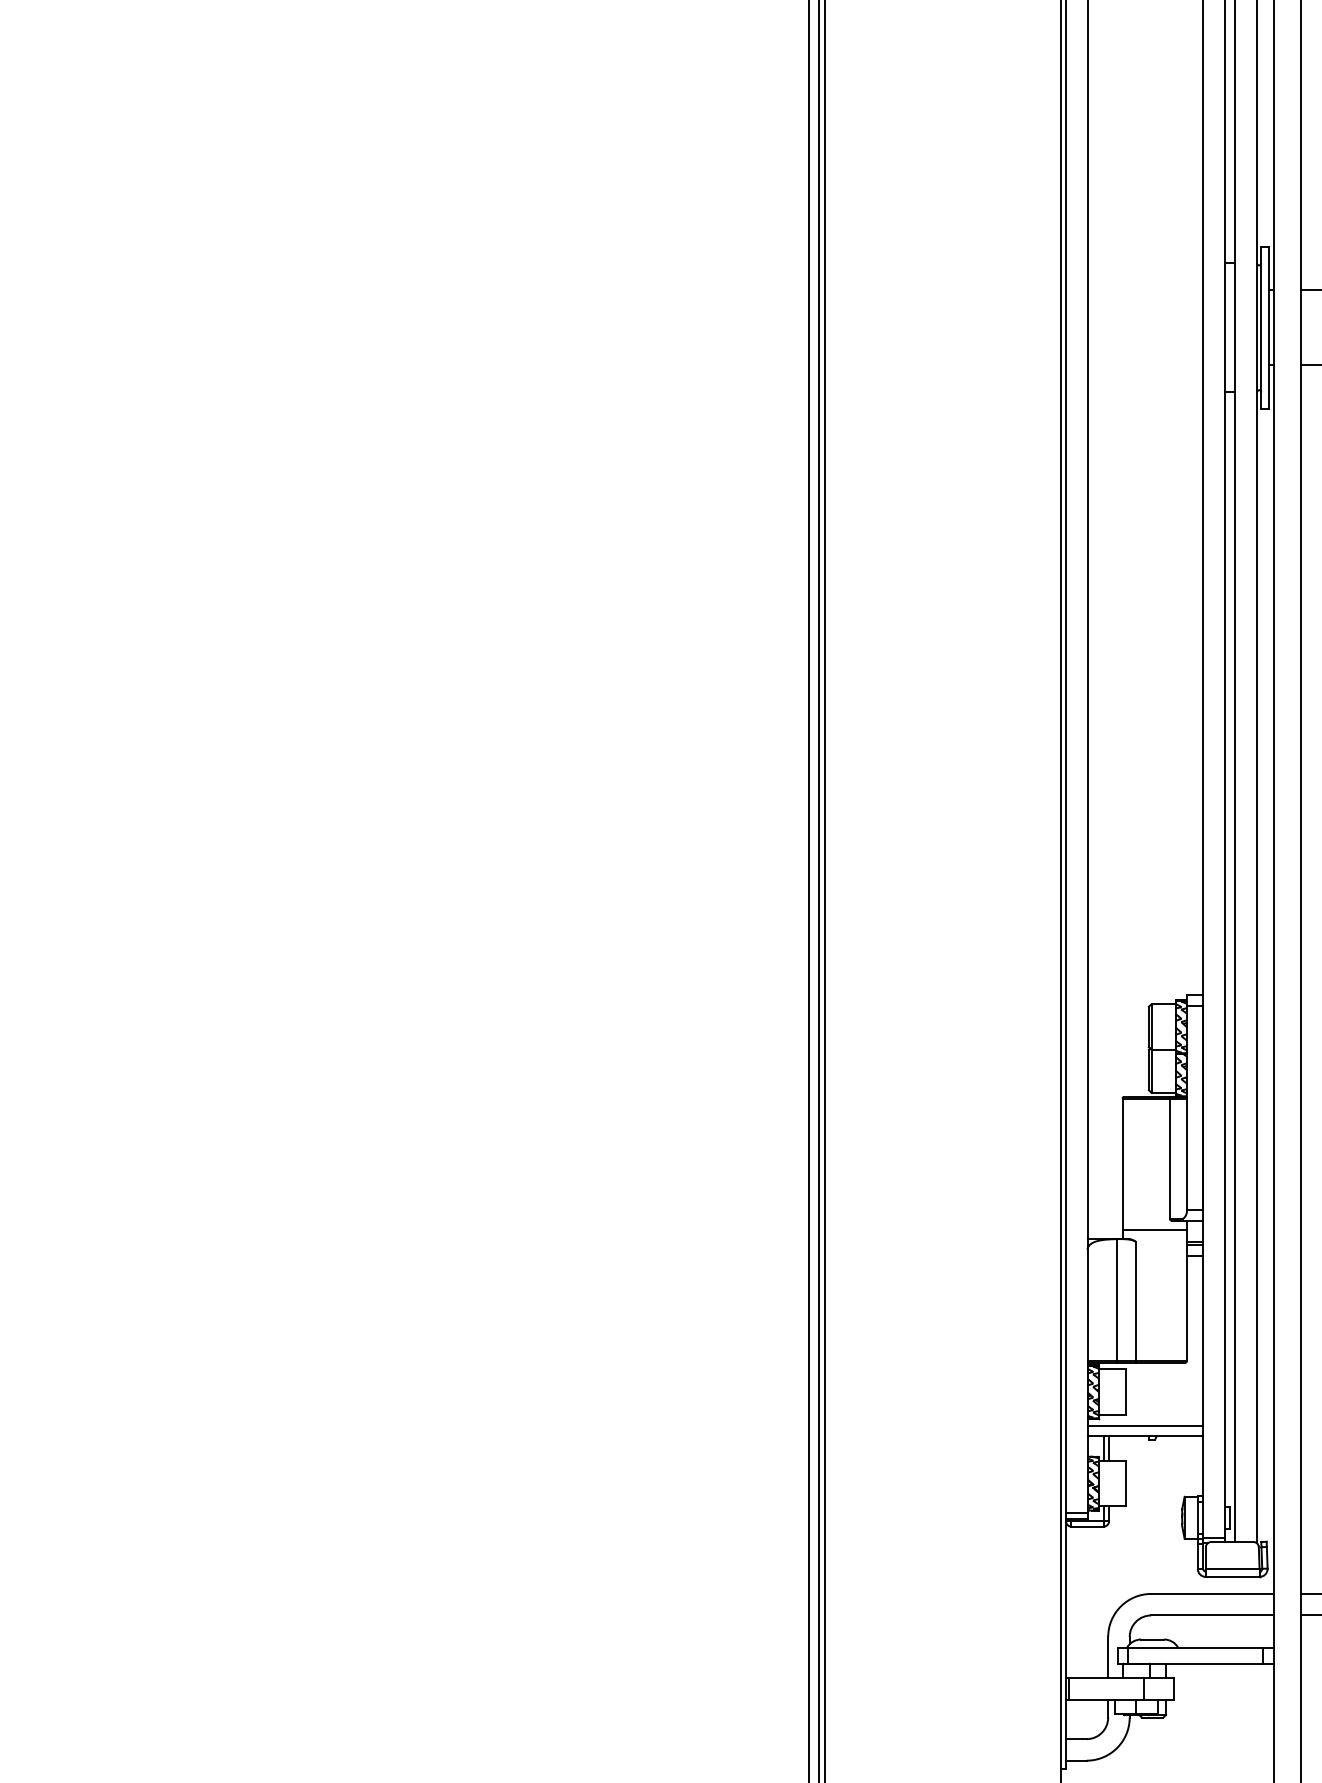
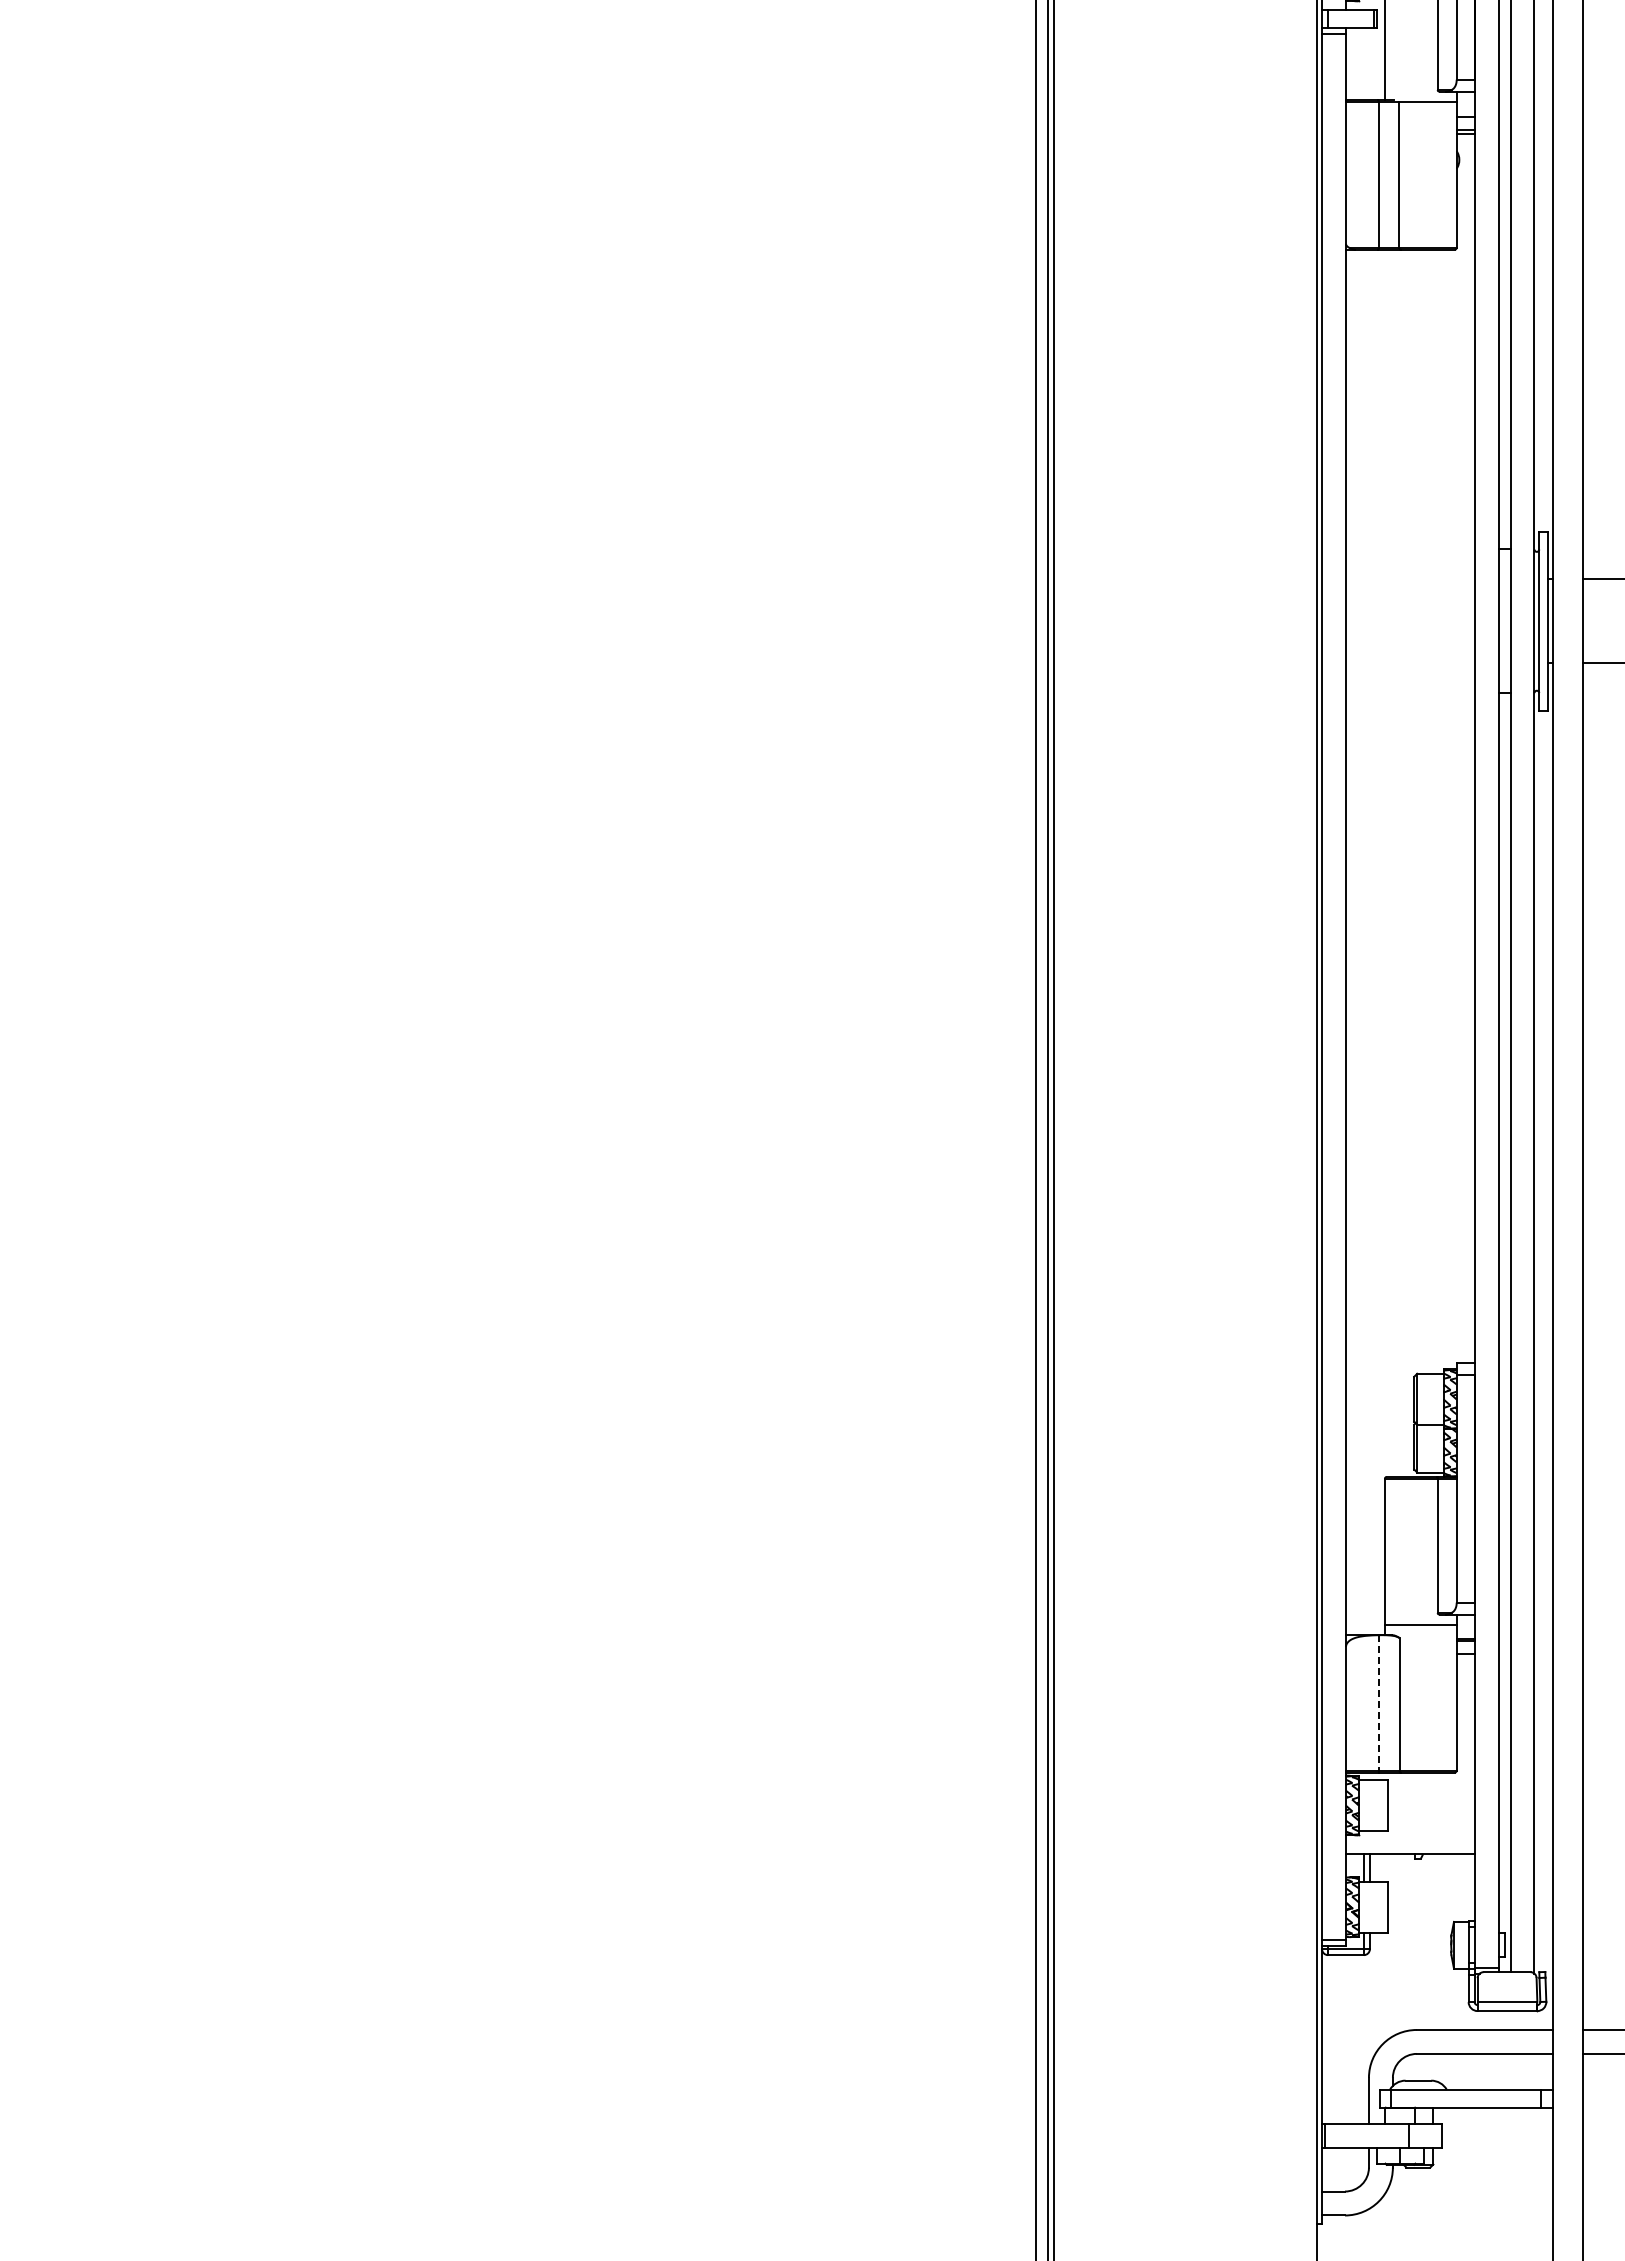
line: (1116, 1300) -> (1378, 1703), solid -> dashed
line: (1144, 1426) -> (1409, 1843), removed

